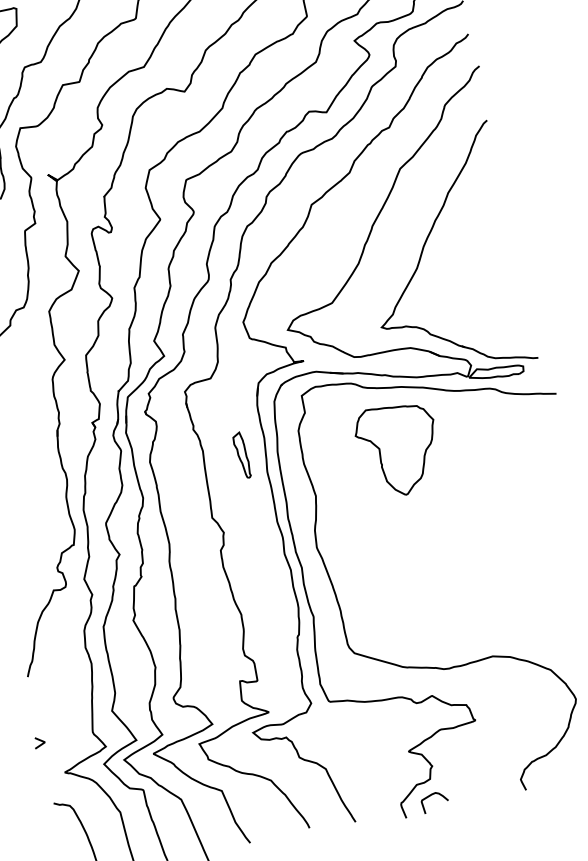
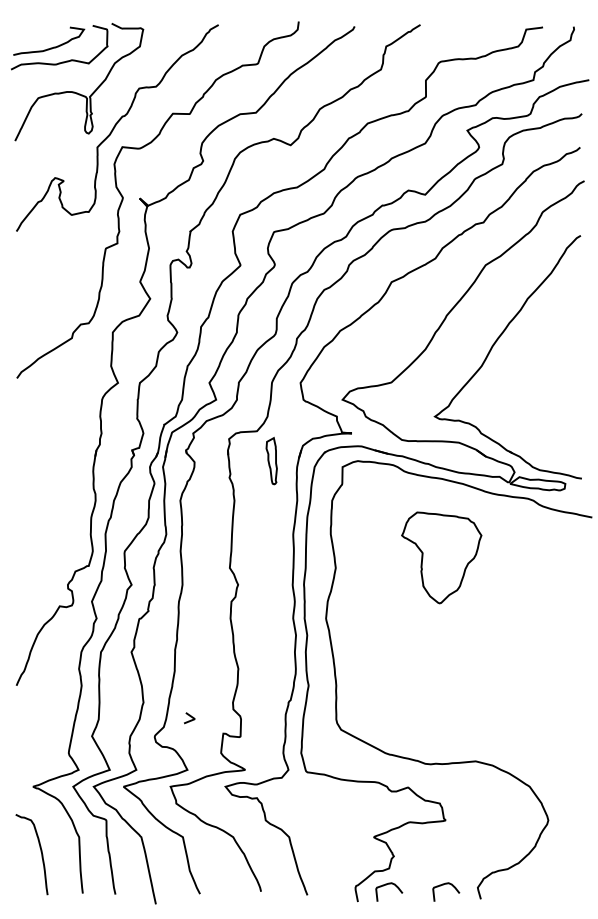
part: (398, 449) -> (441, 557), moved
part: (241, 454) -> (271, 460), moved
line: (40, 741) -> (190, 717), moved
curve: (486, 784) -> (443, 885), added

